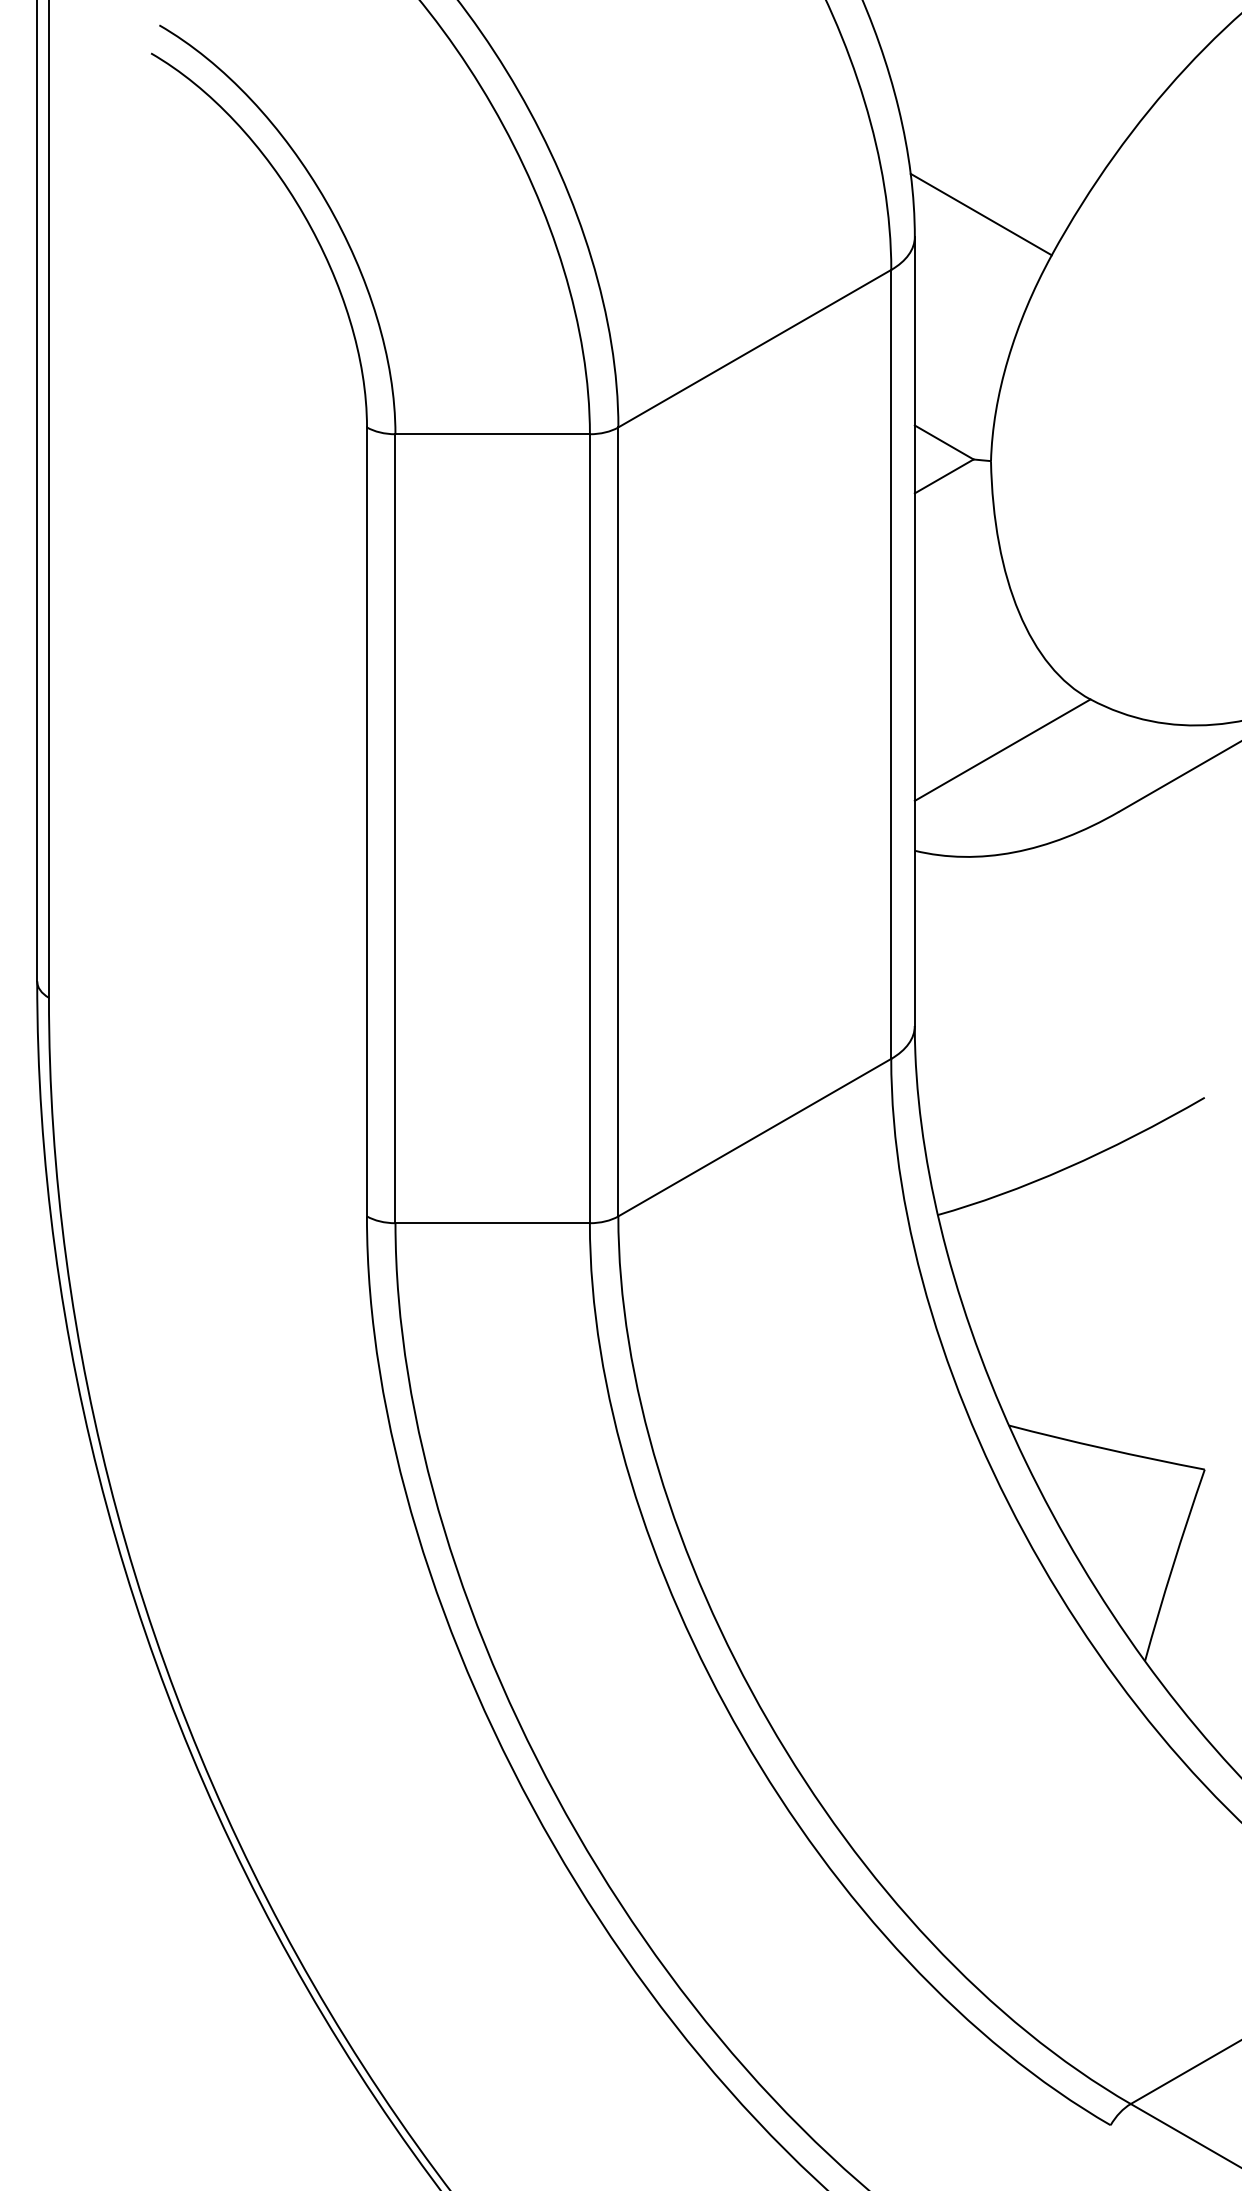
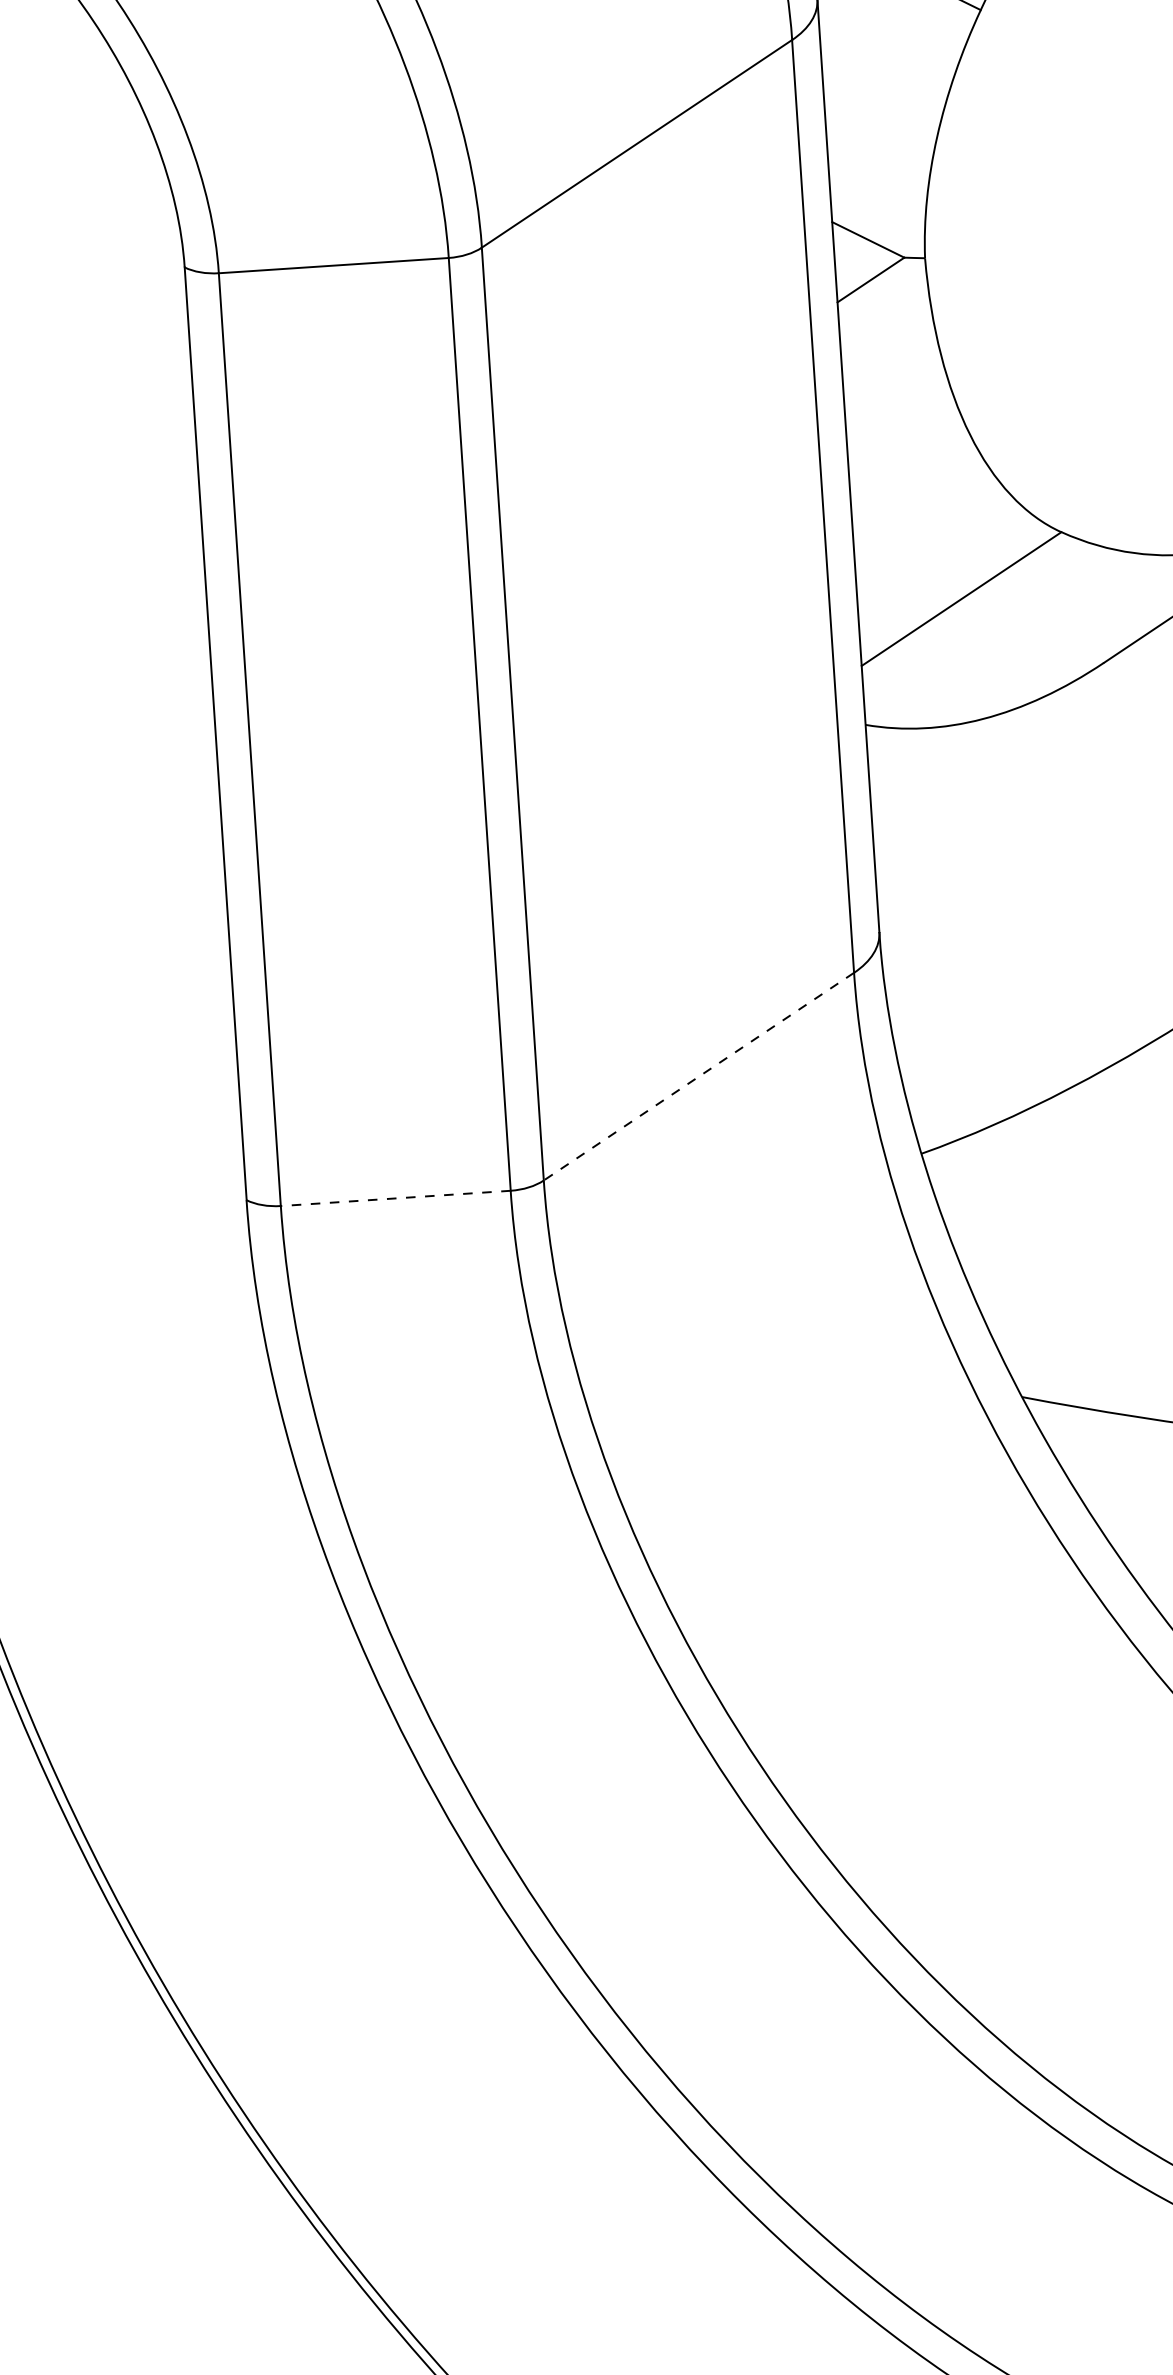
line: (754, 1137) -> (698, 1076), solid -> dashed
line: (492, 1223) -> (395, 1198), solid -> dashed

